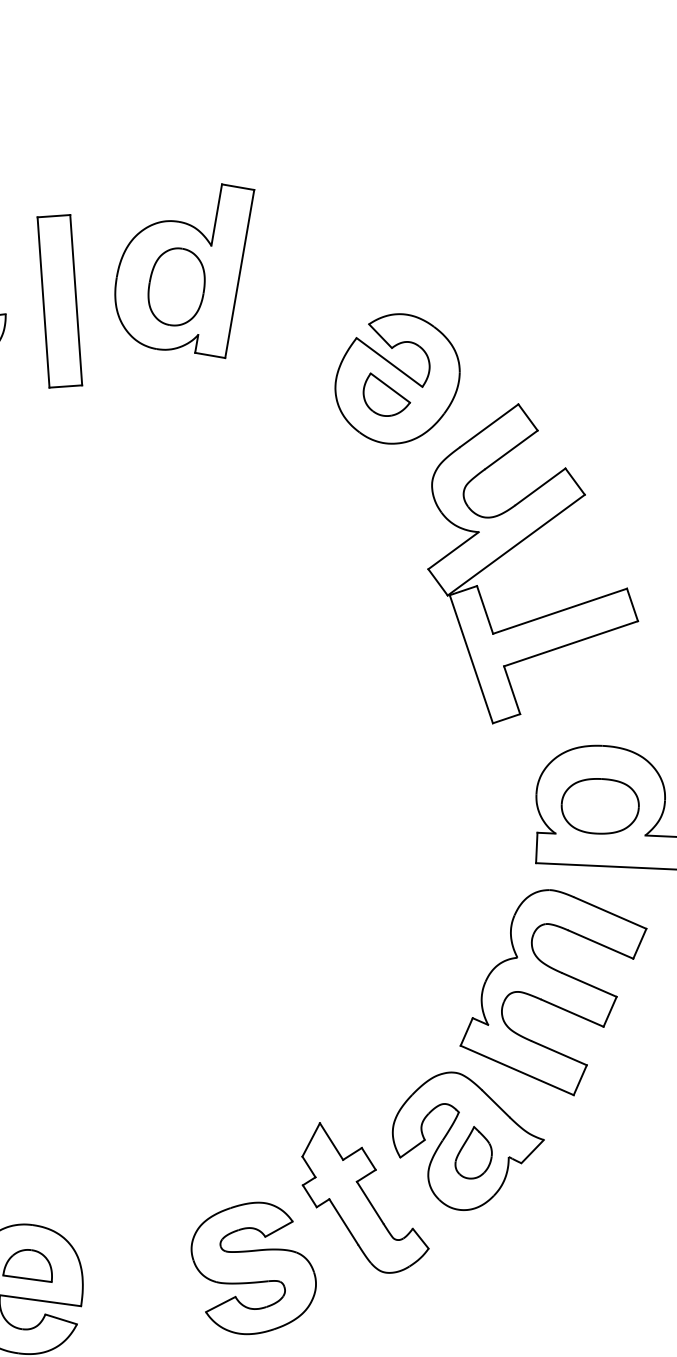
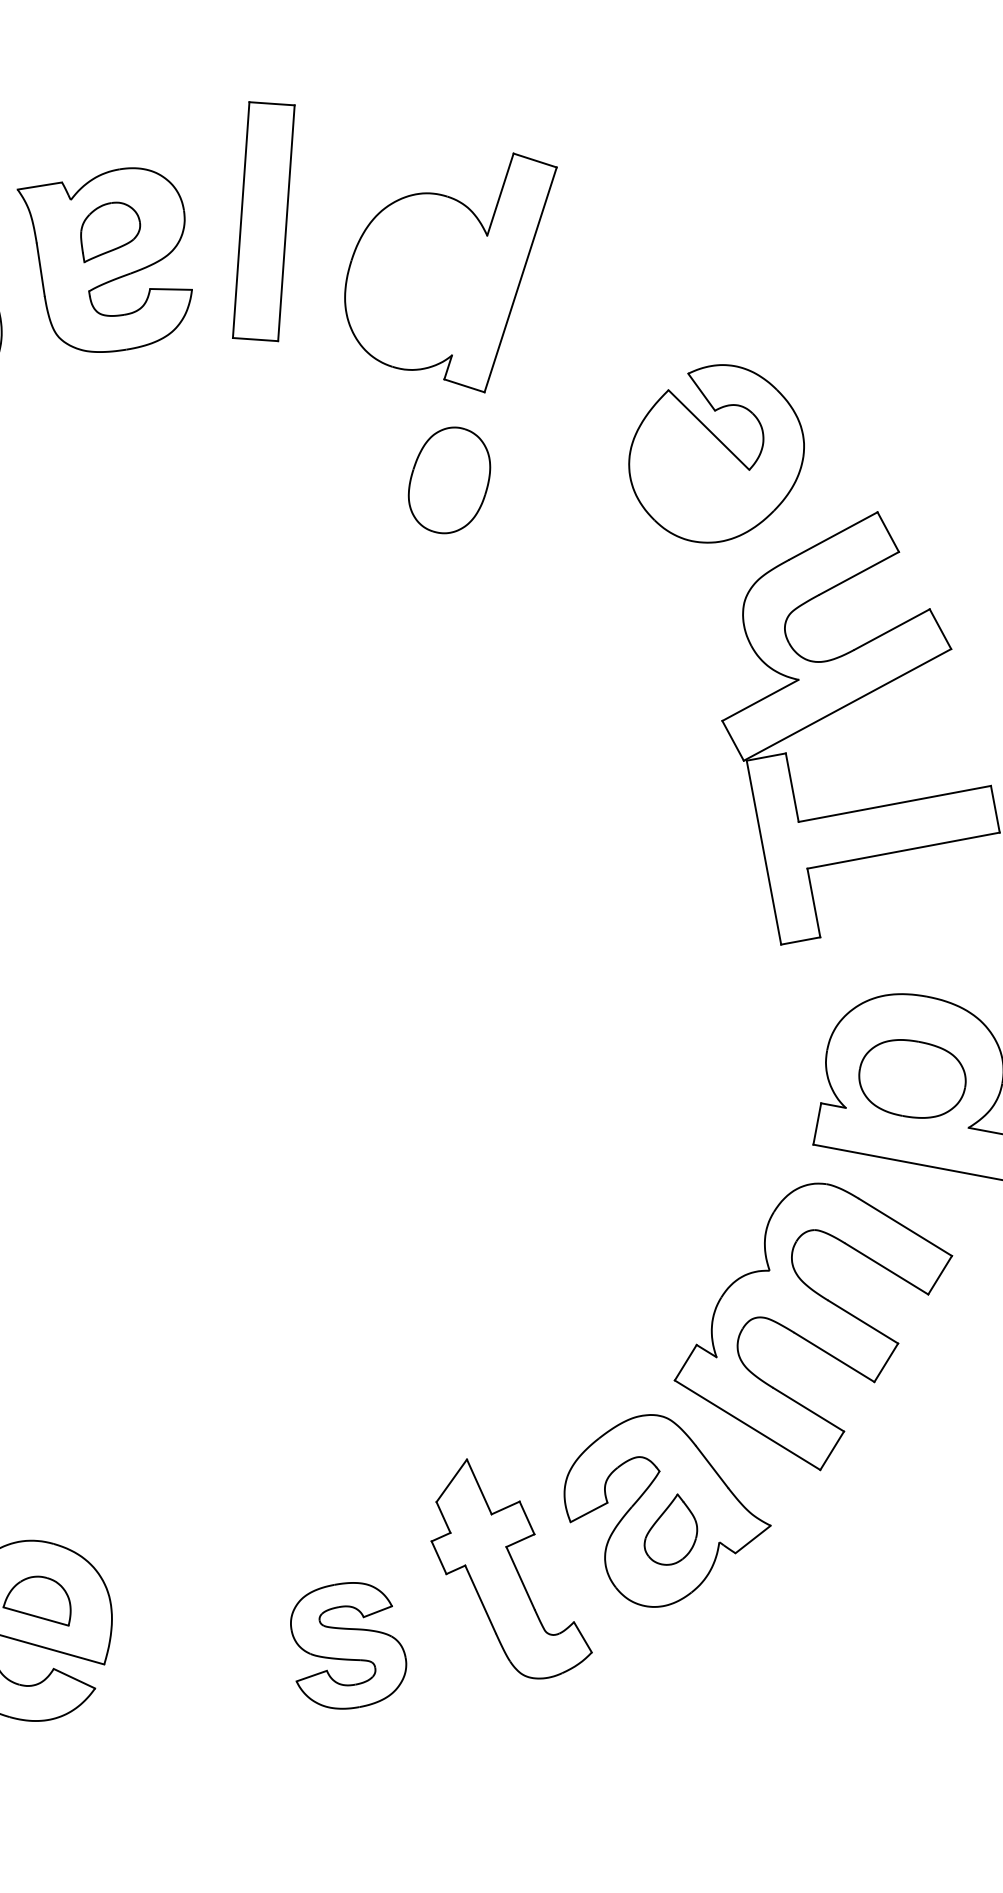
part: (176, 287) -> (449, 480), moved
part: (59, 301) -> (263, 221), moved
part: (386, 393) -> (698, 472), removed
part: (253, 1268) -> (348, 1645), size x0.7

